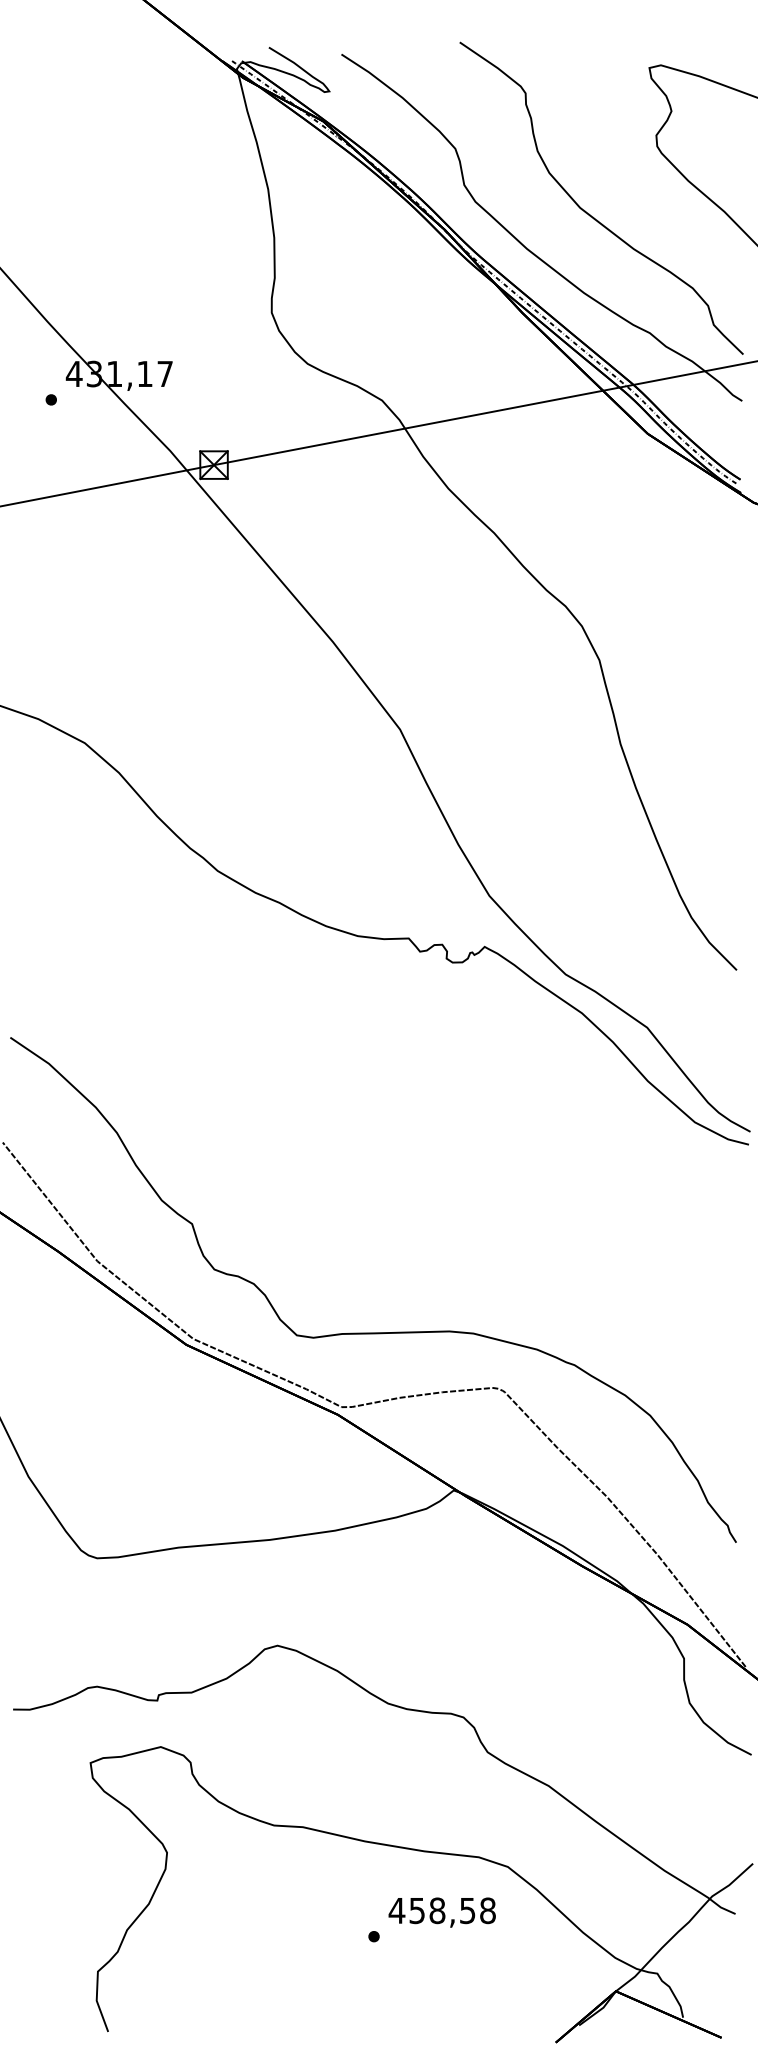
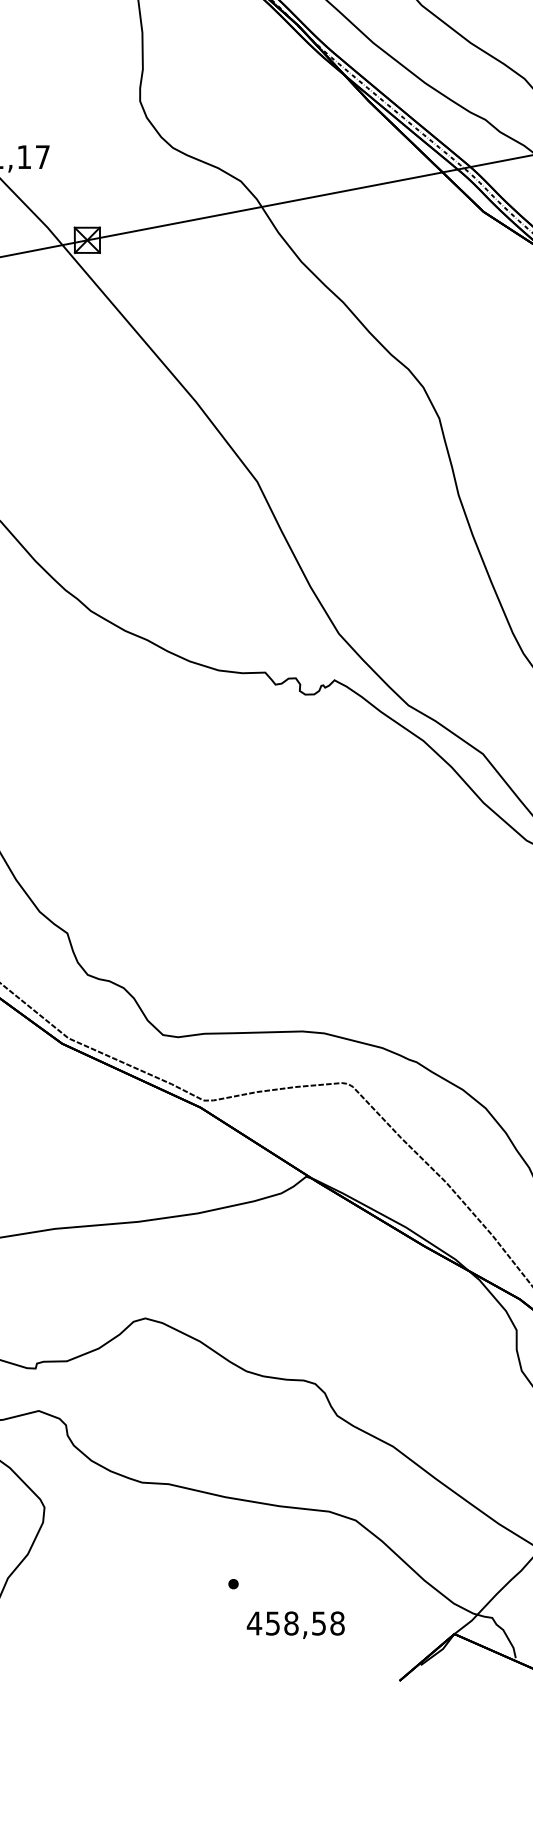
text: (441, 1912) -> (295, 1625), moved

